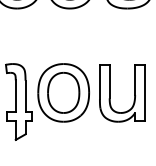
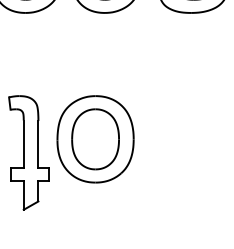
part: (110, 93) -> (165, 140), removed

